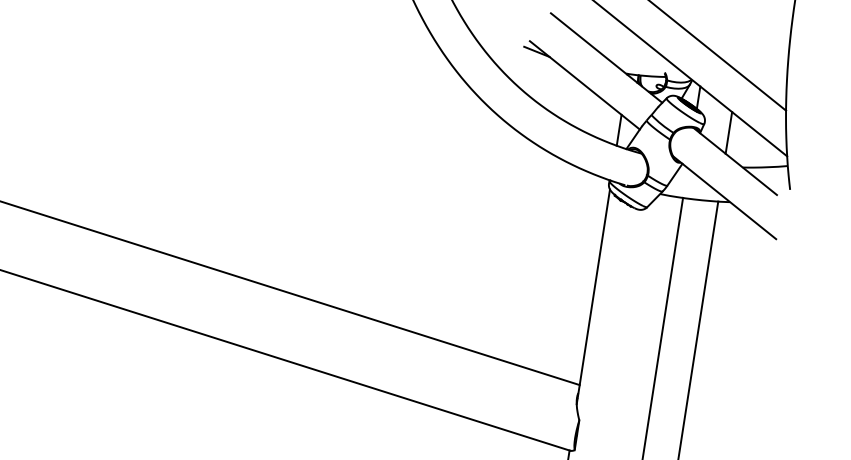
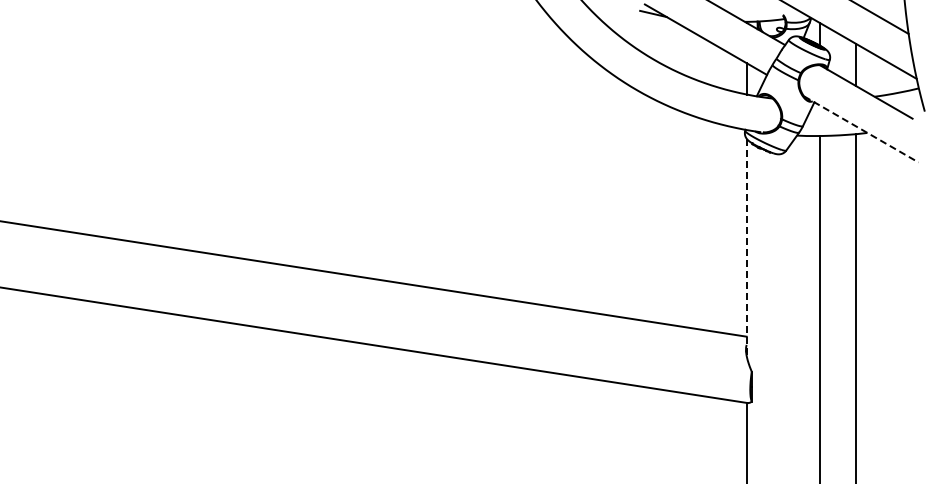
line: (724, 197) -> (861, 129), solid -> dashed
line: (593, 296) -> (746, 247), solid -> dashed

